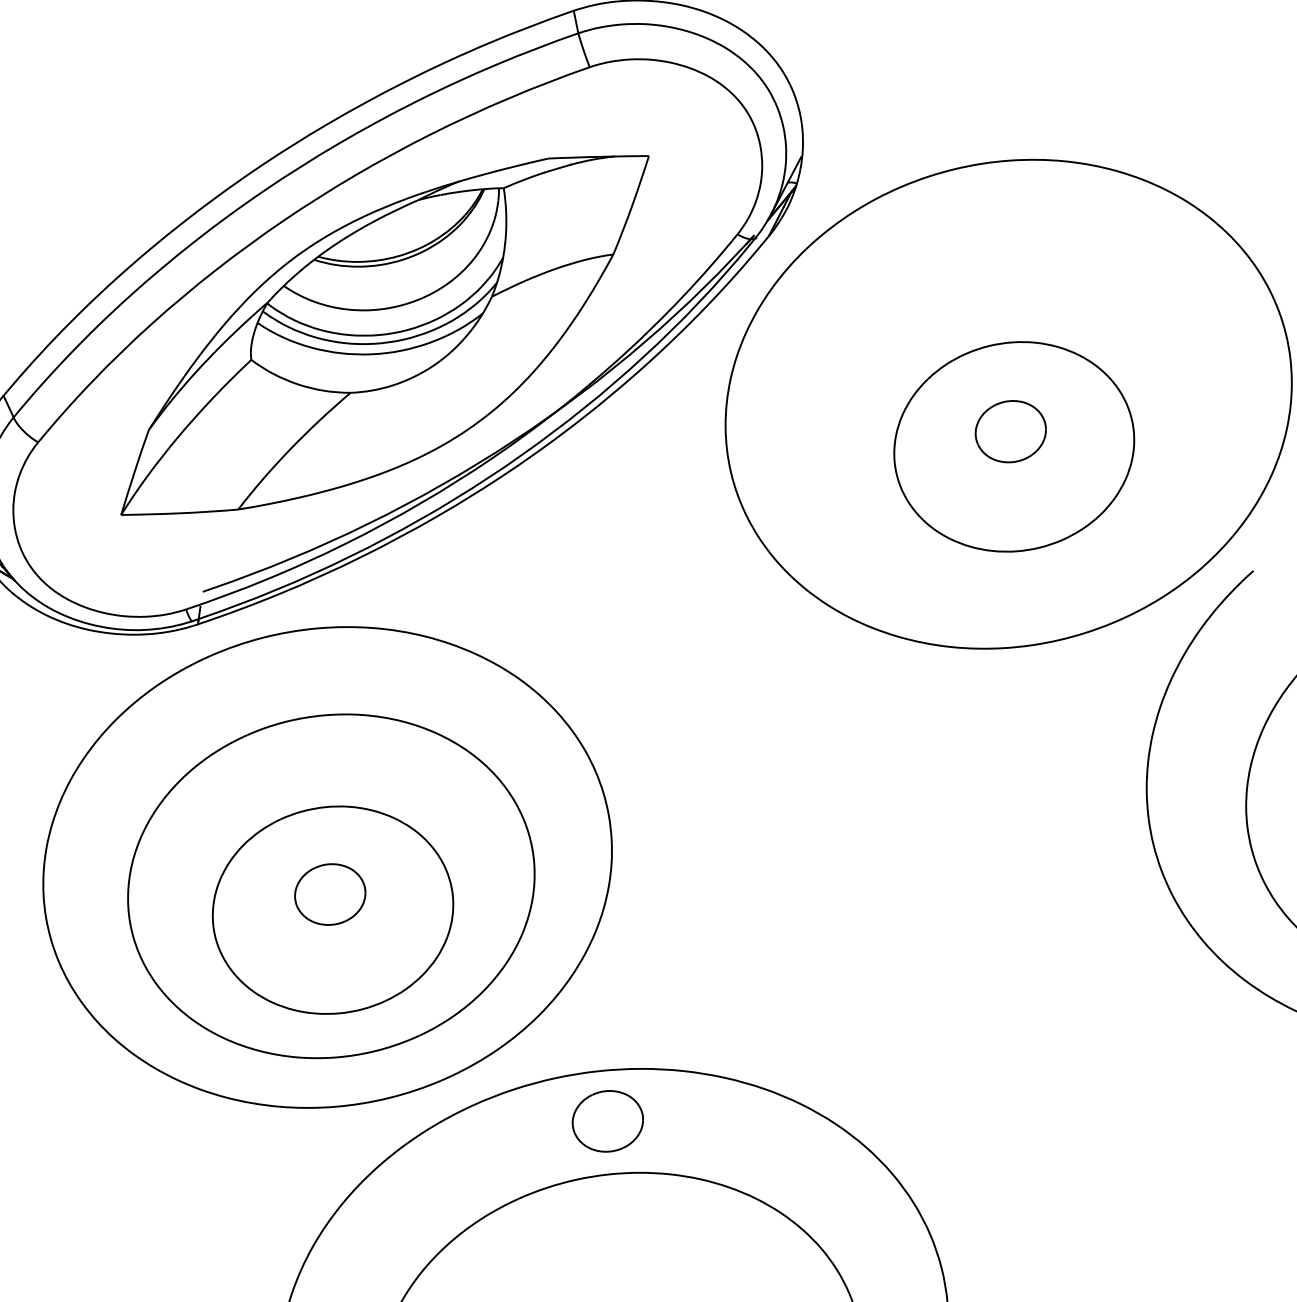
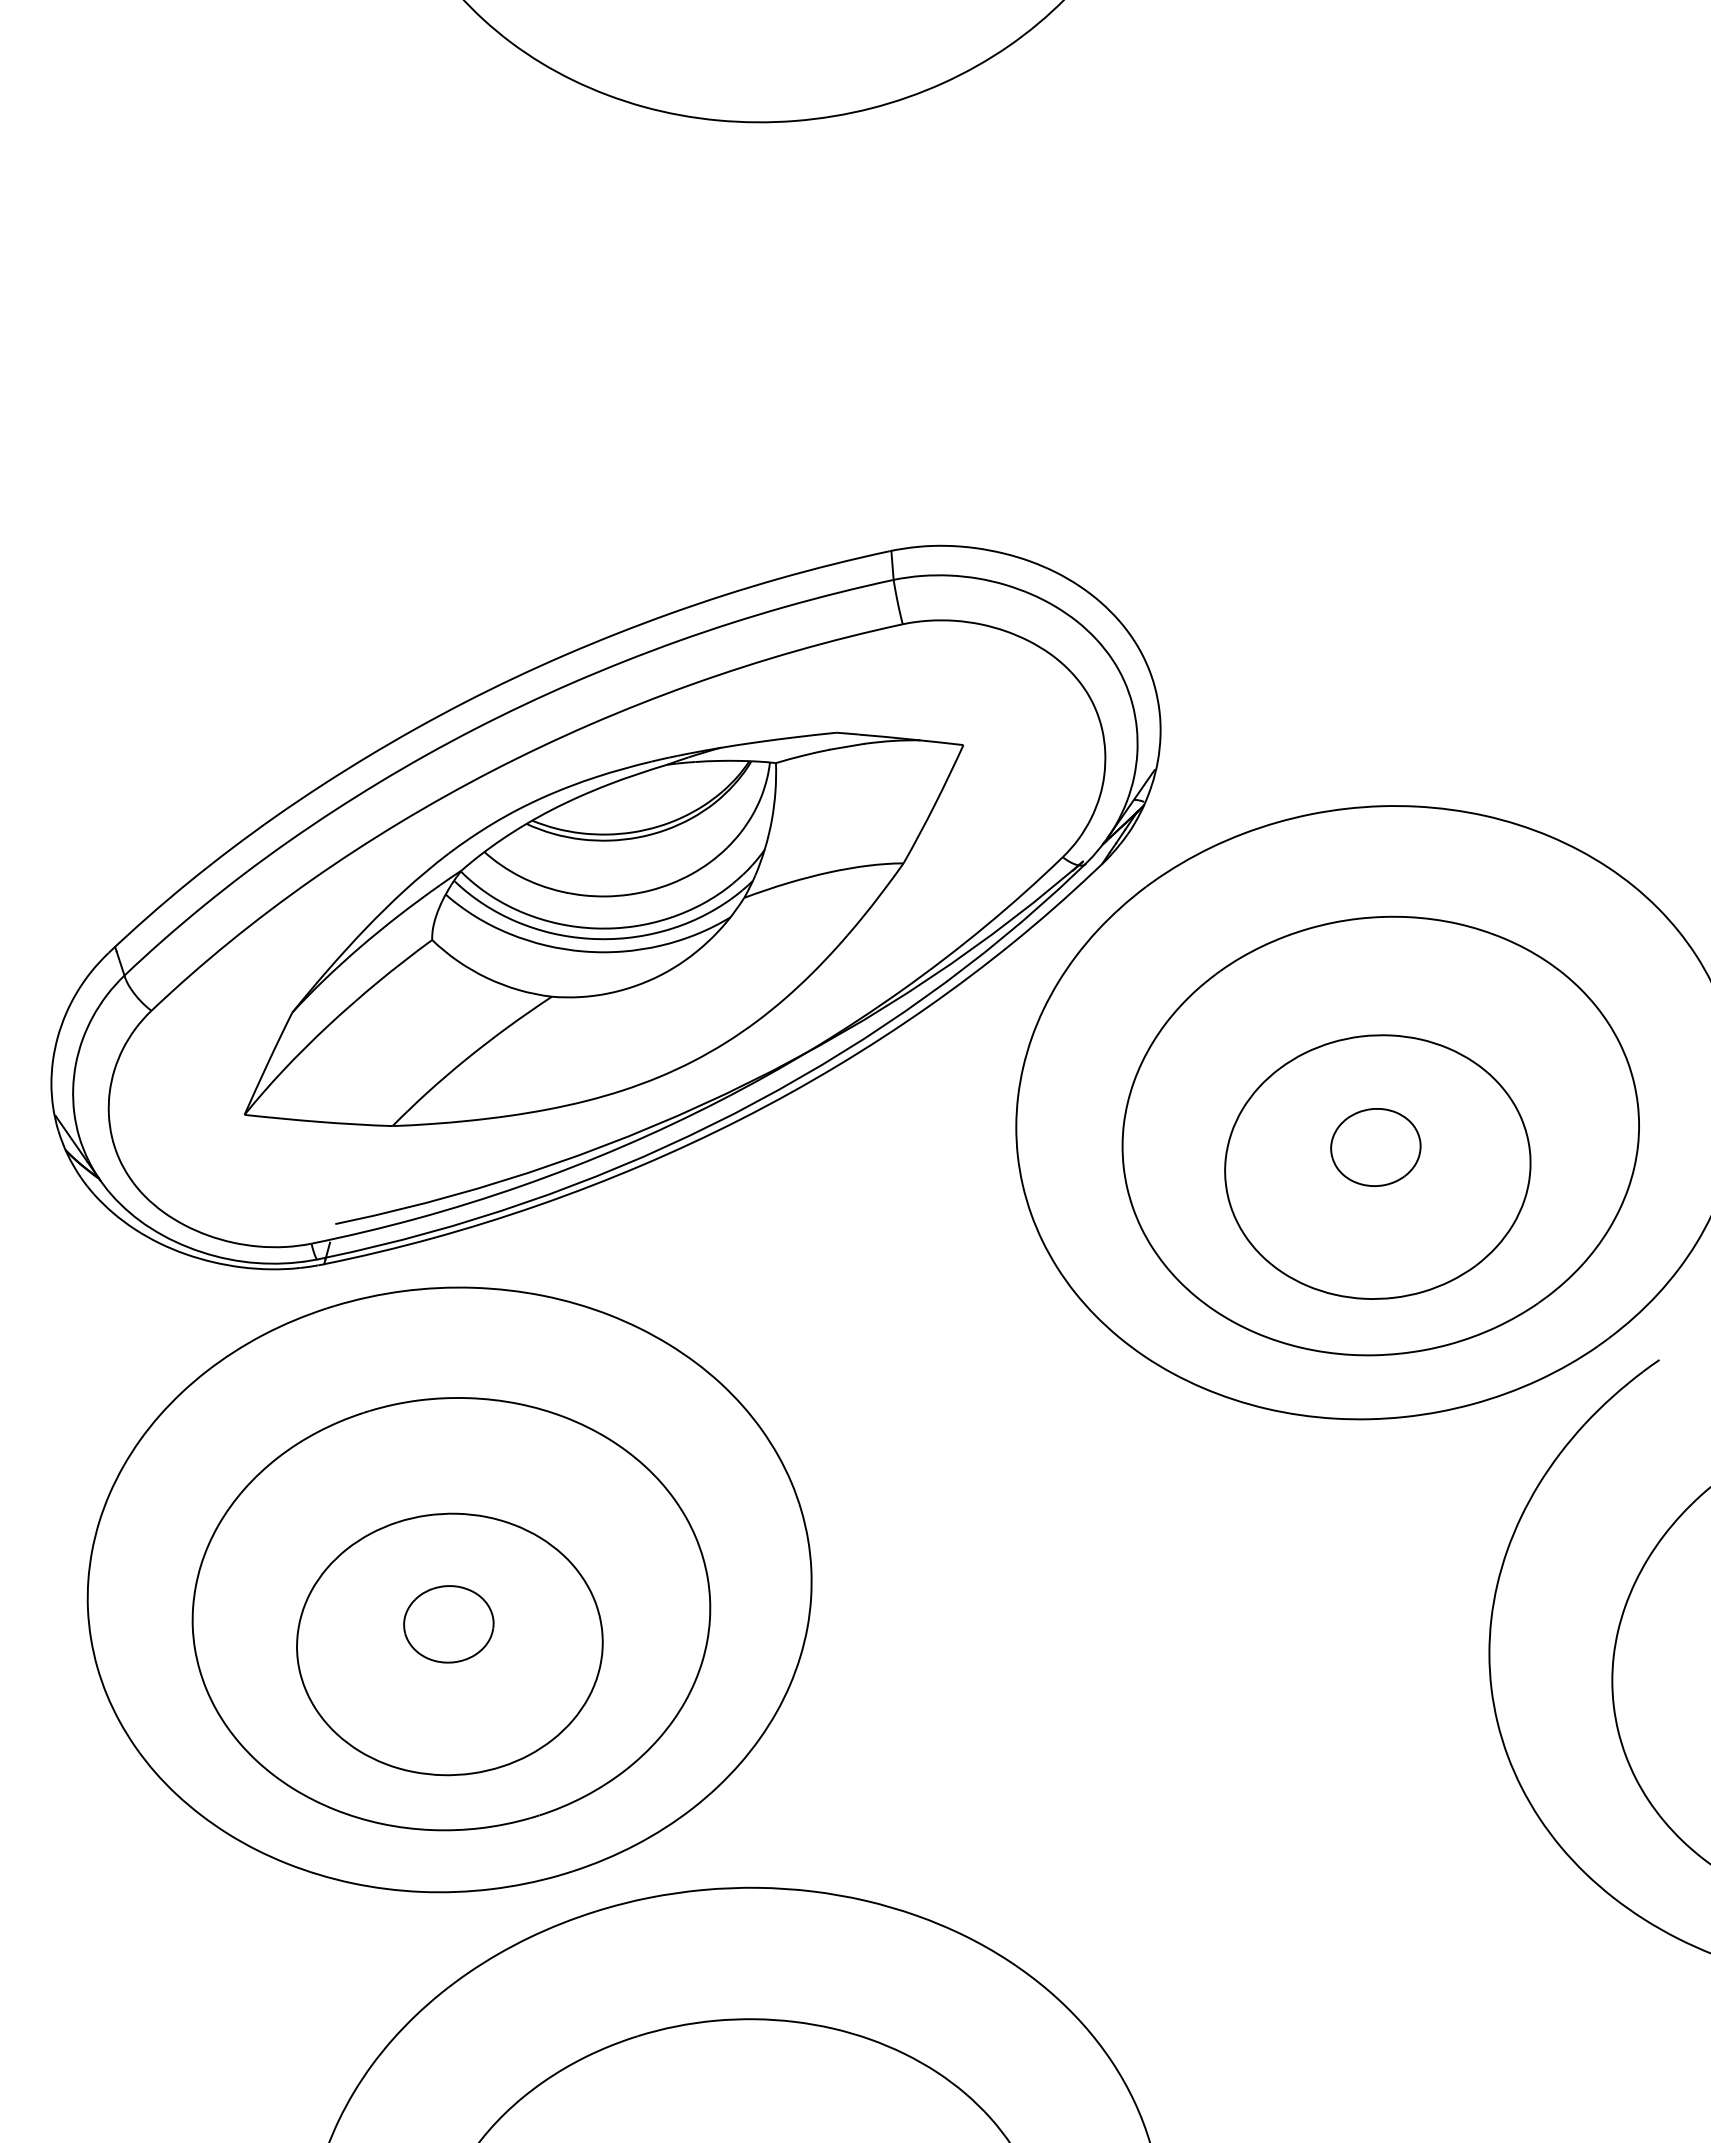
part: (1013, 421) -> (1380, 1135), added
part: (607, 1121) -> (762, 1952), removed

